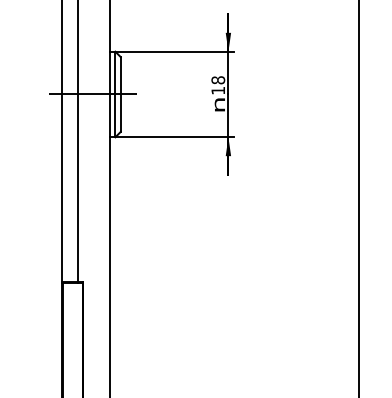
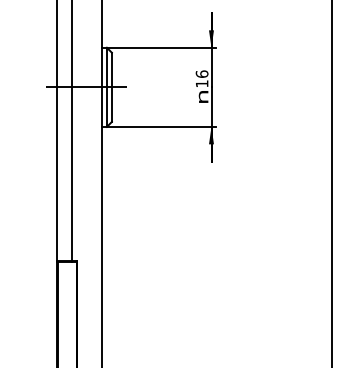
text: (217, 79) -> (201, 73), 18 -> 16

